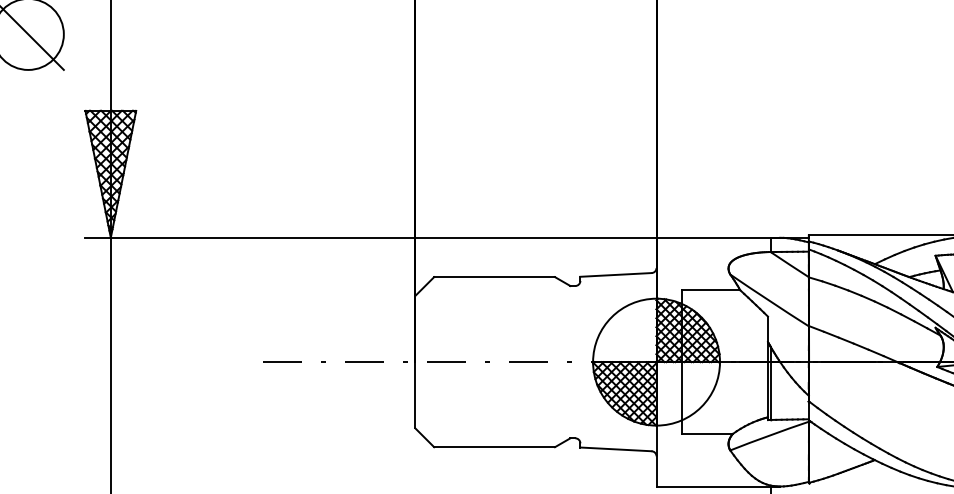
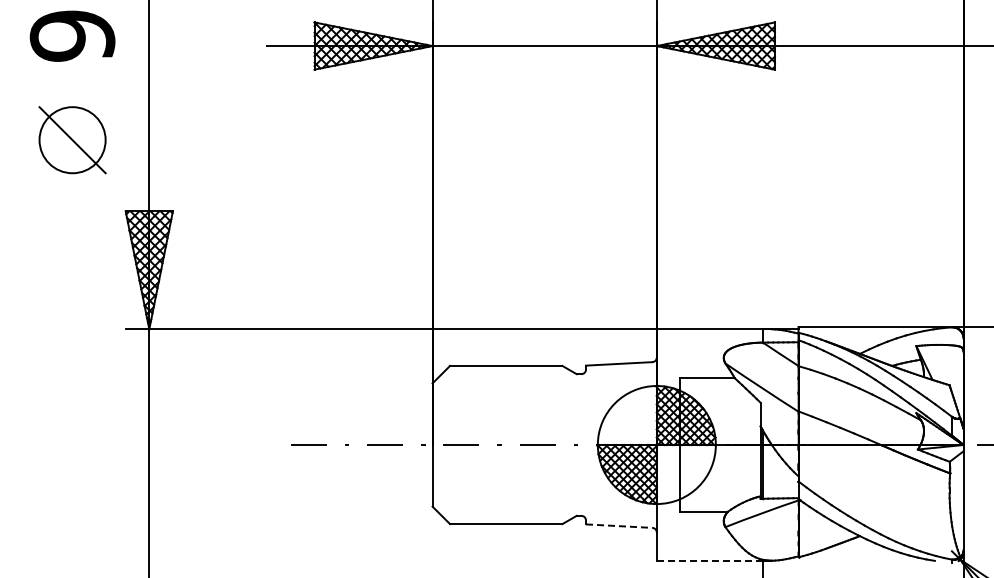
line: (616, 449) -> (619, 526), solid -> dashed
line: (714, 486) -> (710, 560), solid -> dashed

